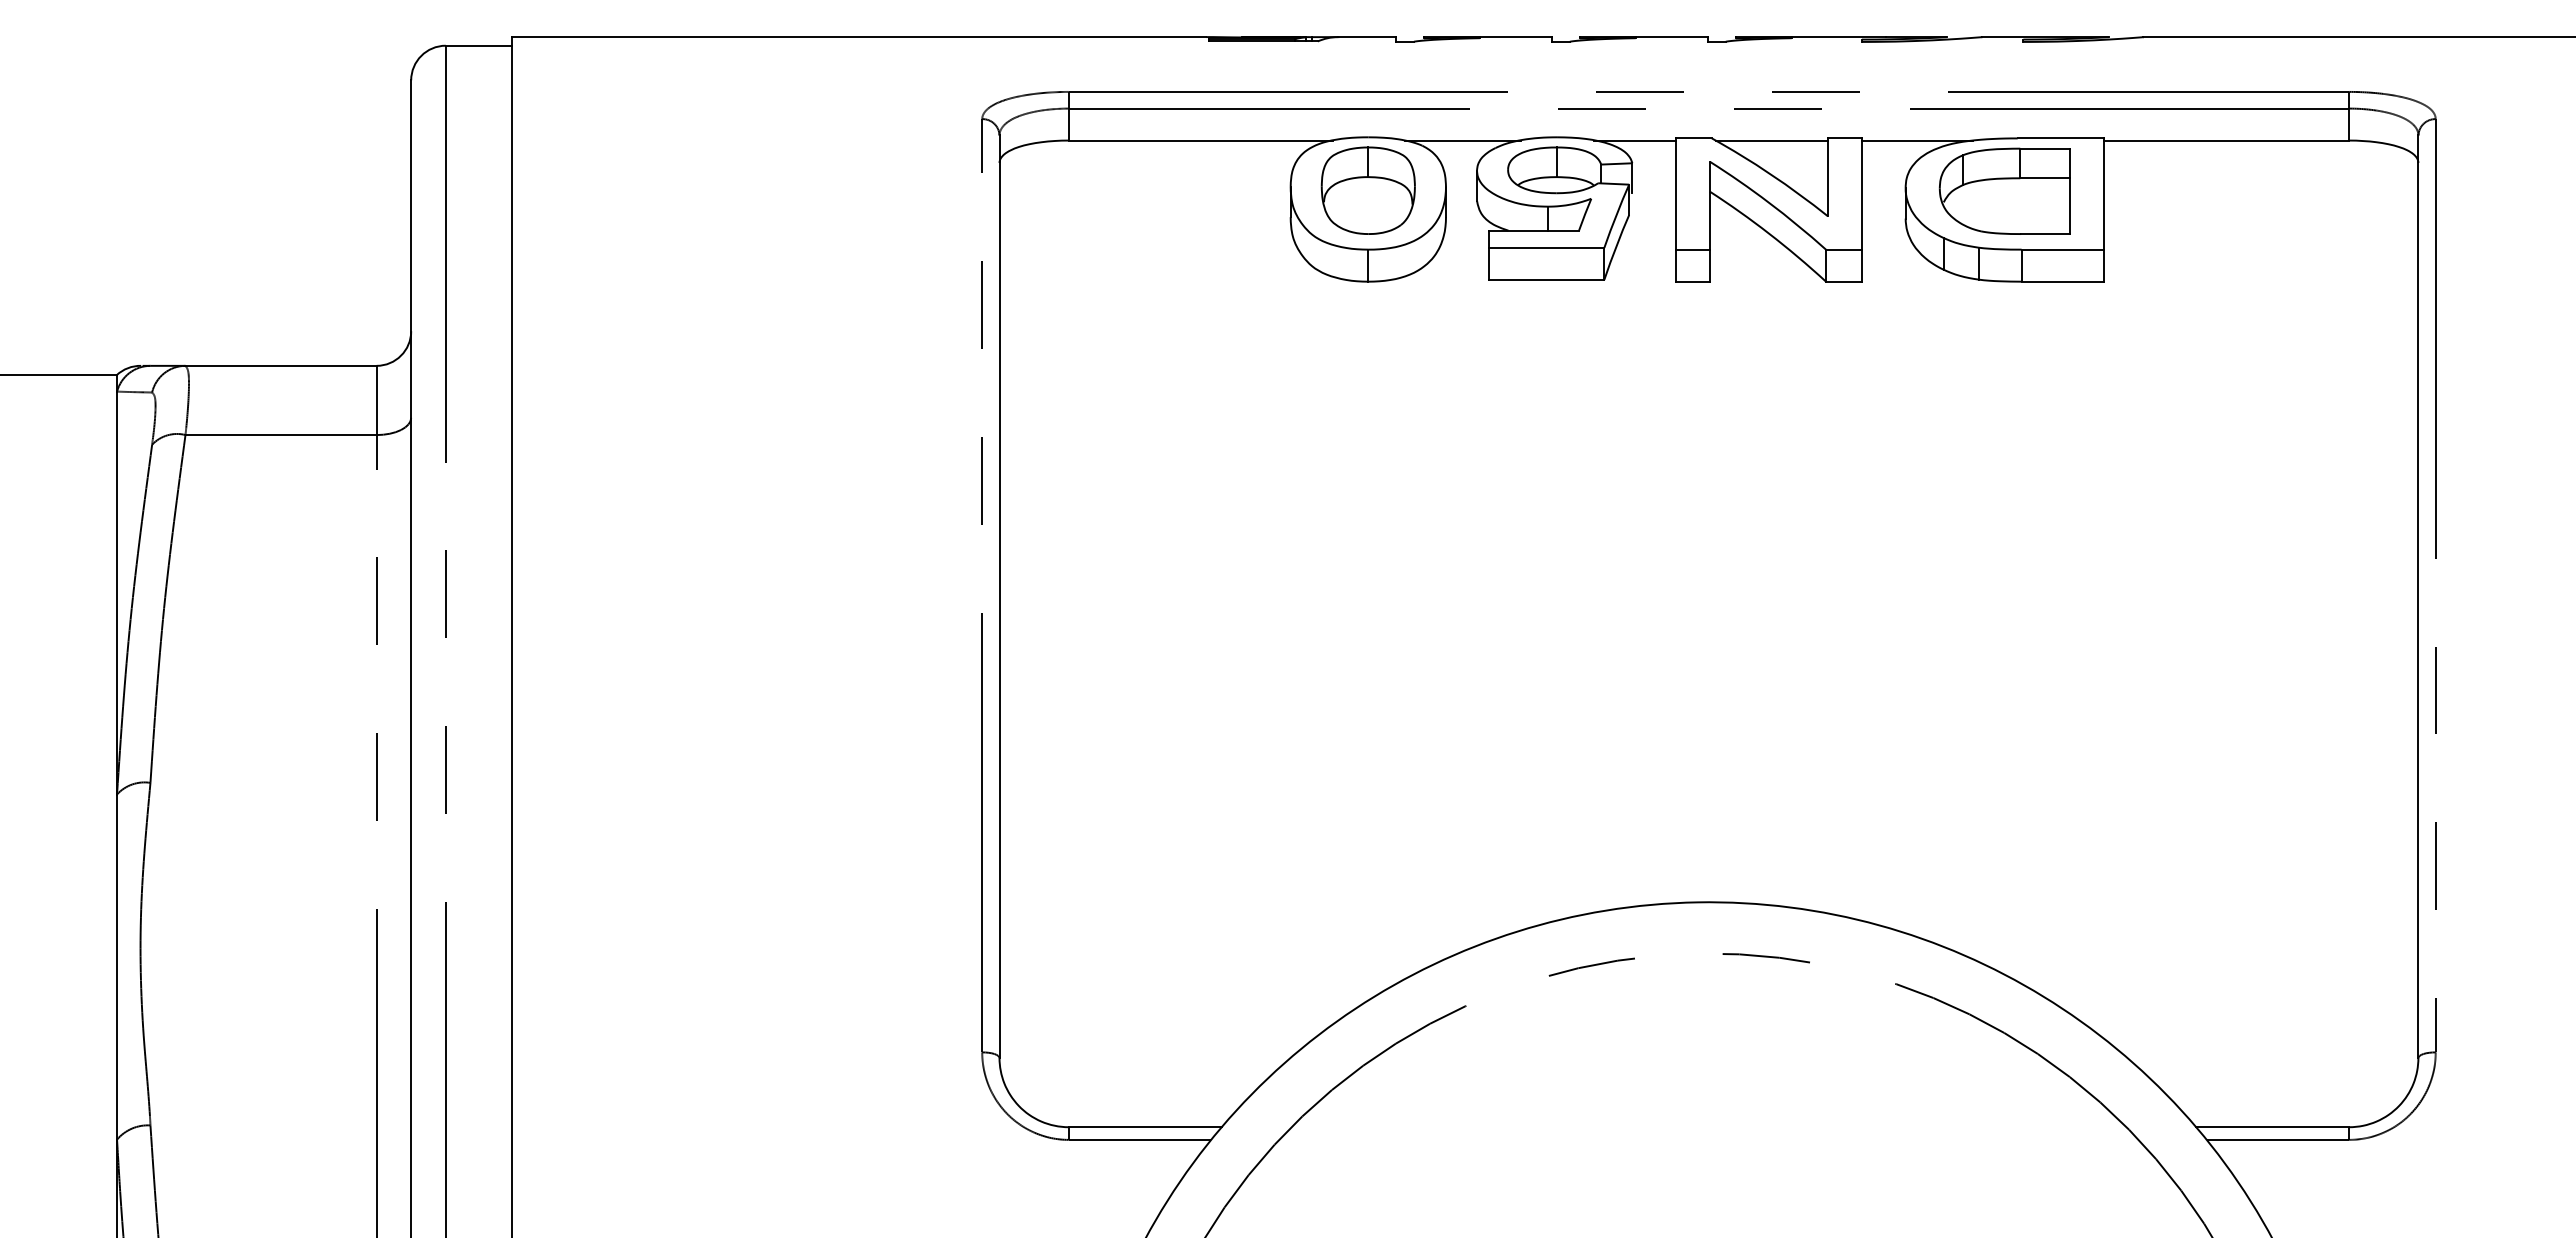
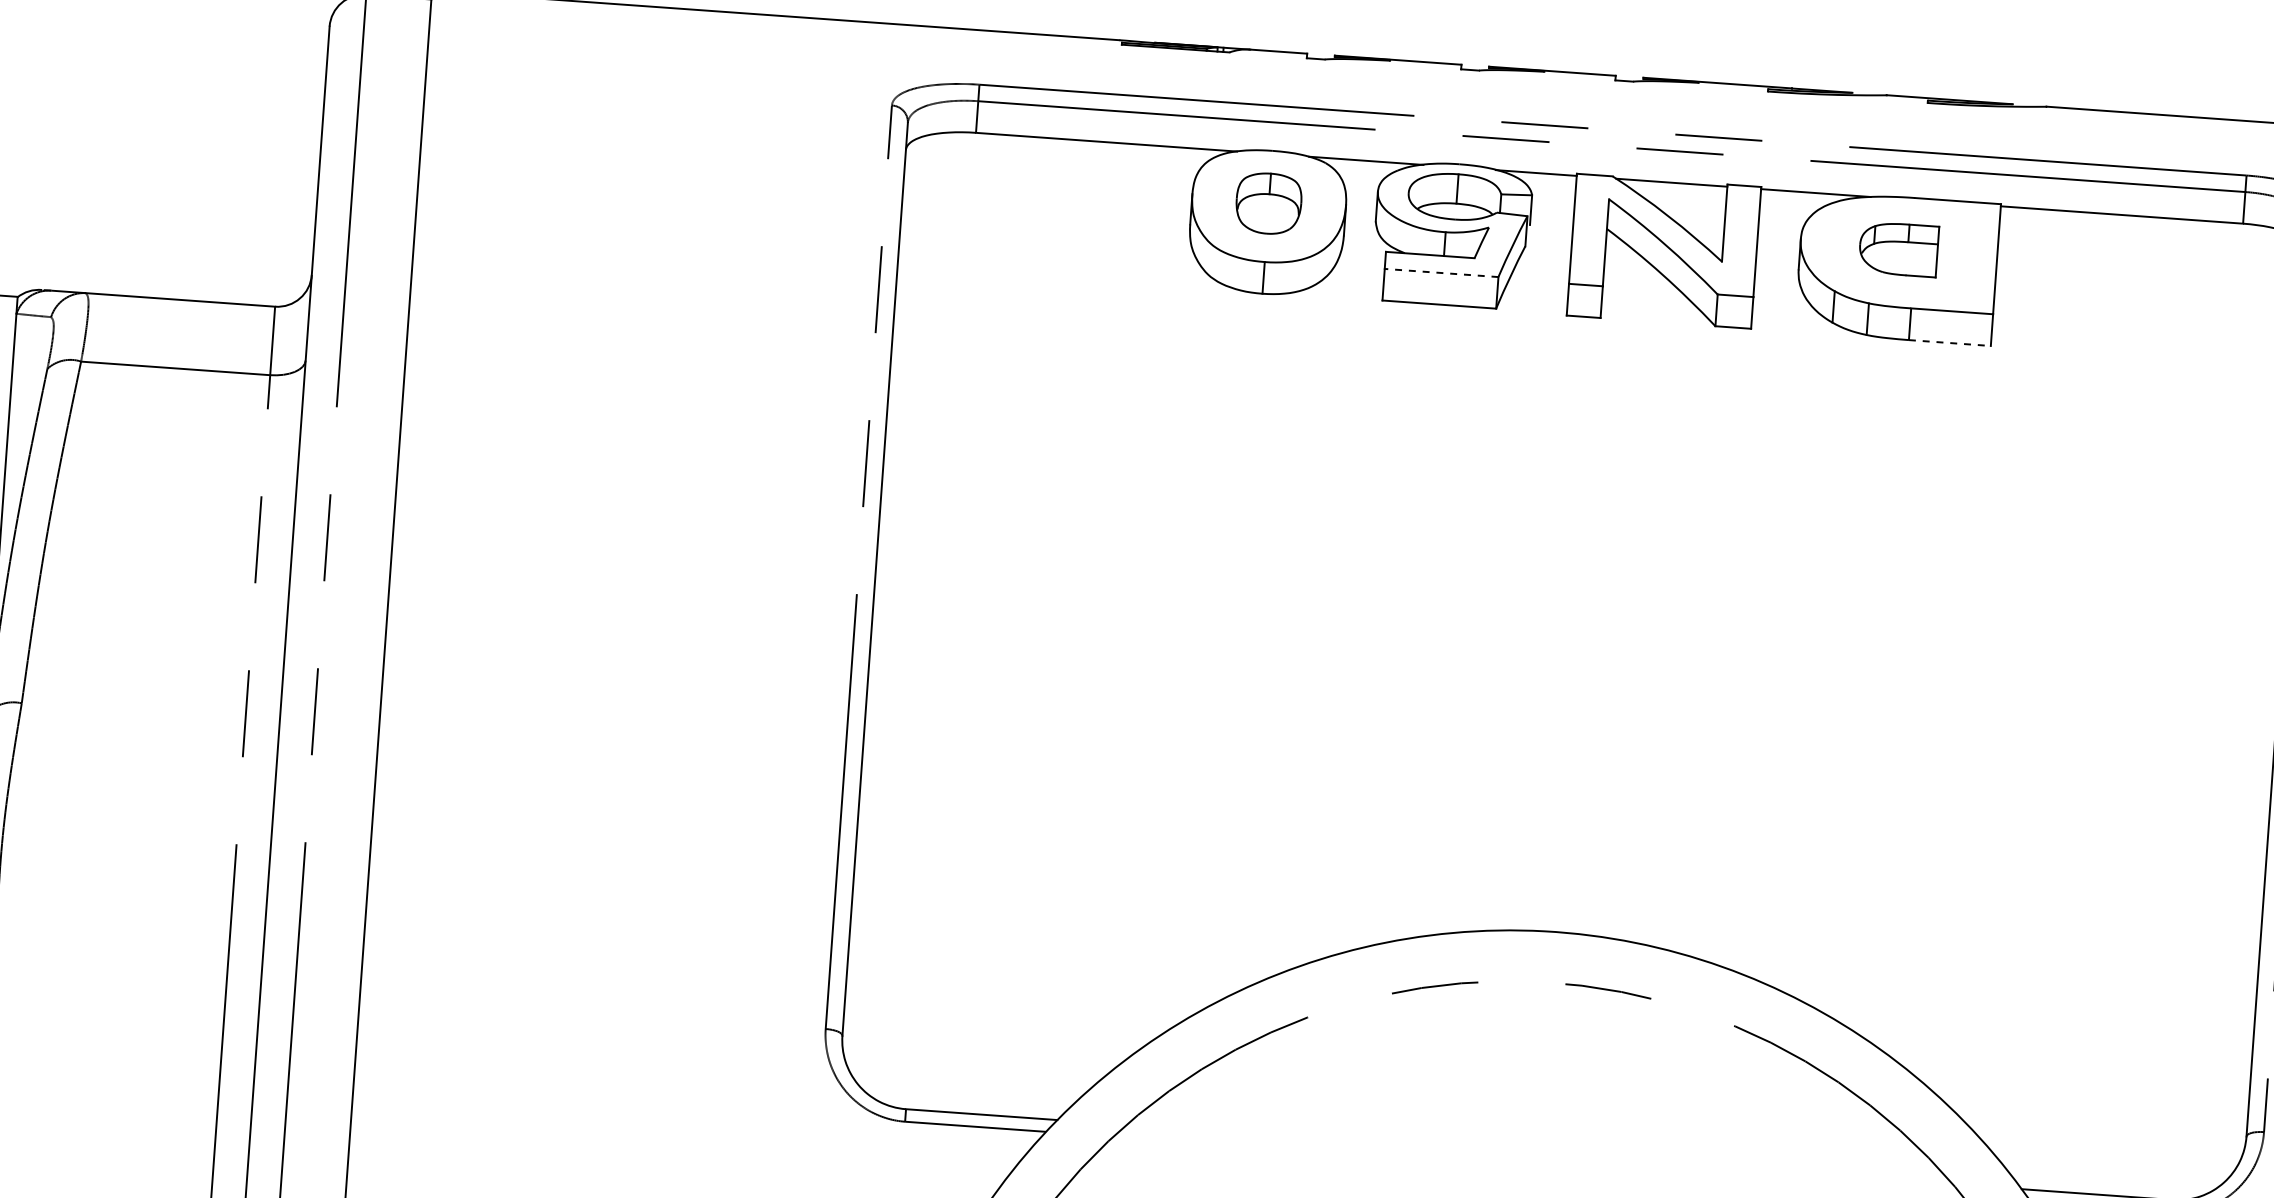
part: (1367, 190) -> (1268, 203), size x0.7
part: (2004, 190) -> (1898, 248), size x0.6
line: (1546, 247) -> (1441, 272), solid -> dashed
line: (2063, 281) -> (1950, 342), solid -> dashed

